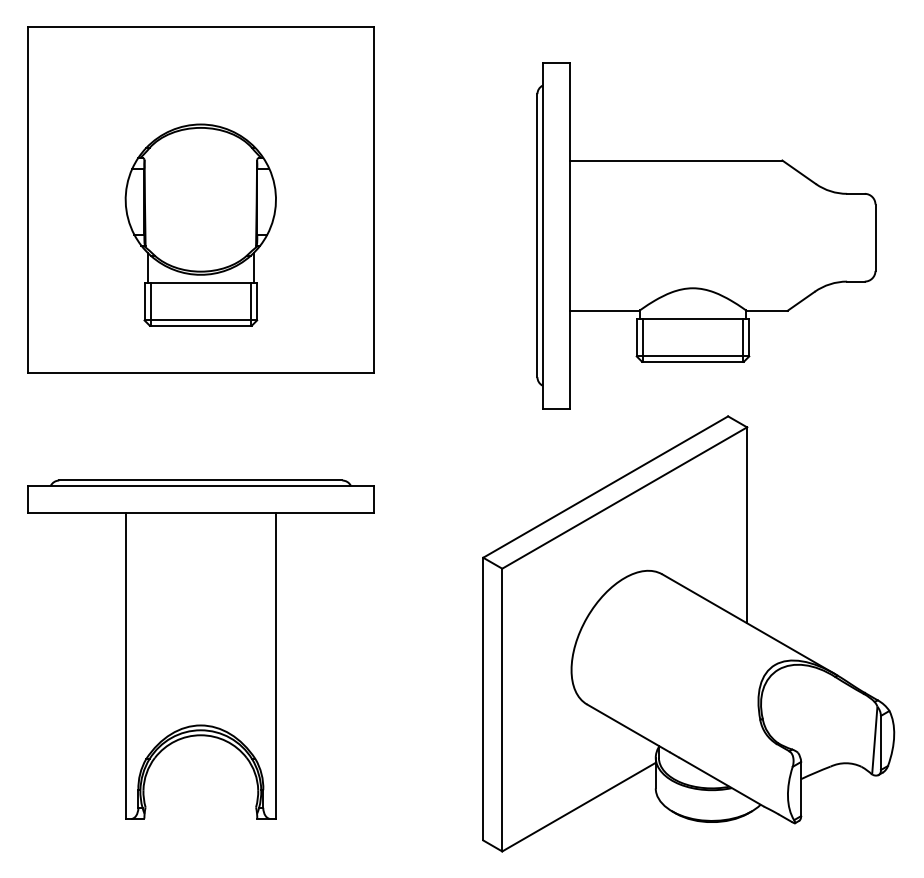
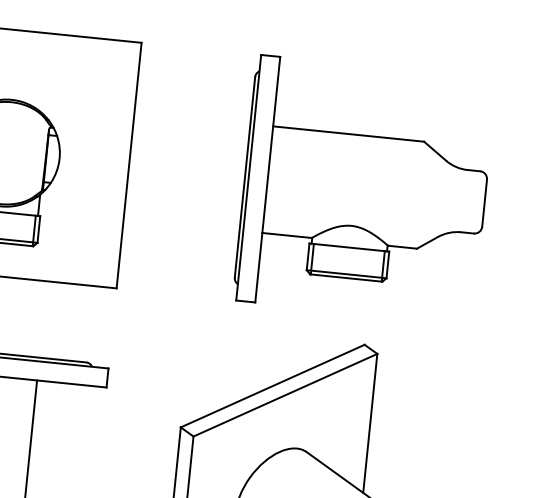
part: (706, 235) -> (364, 189), moved

